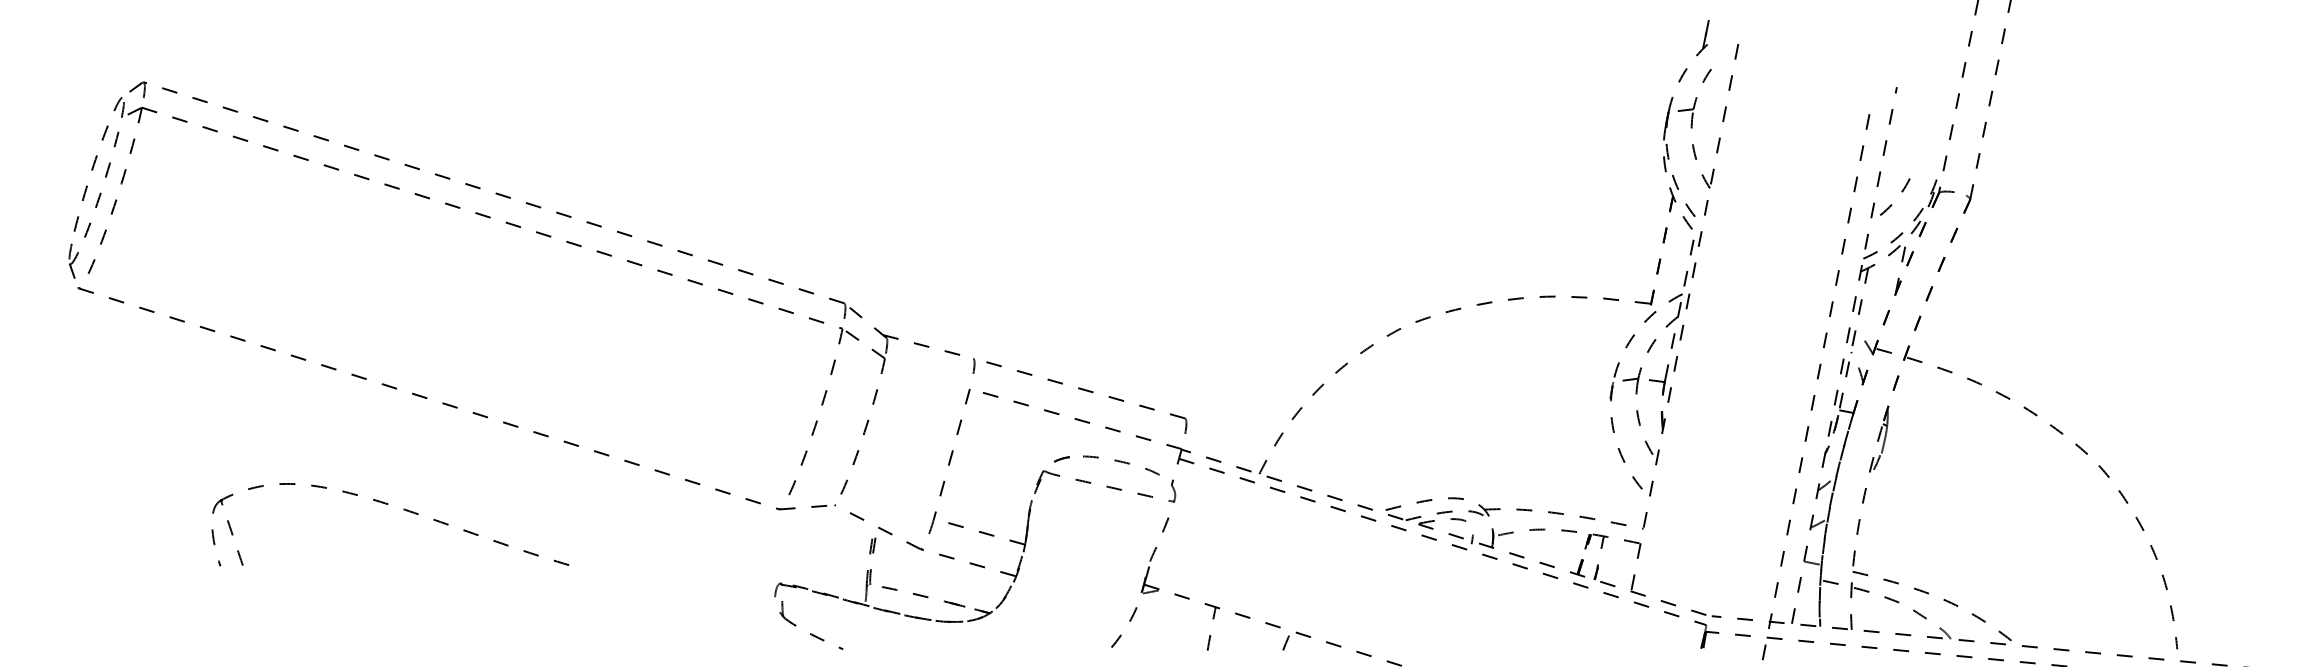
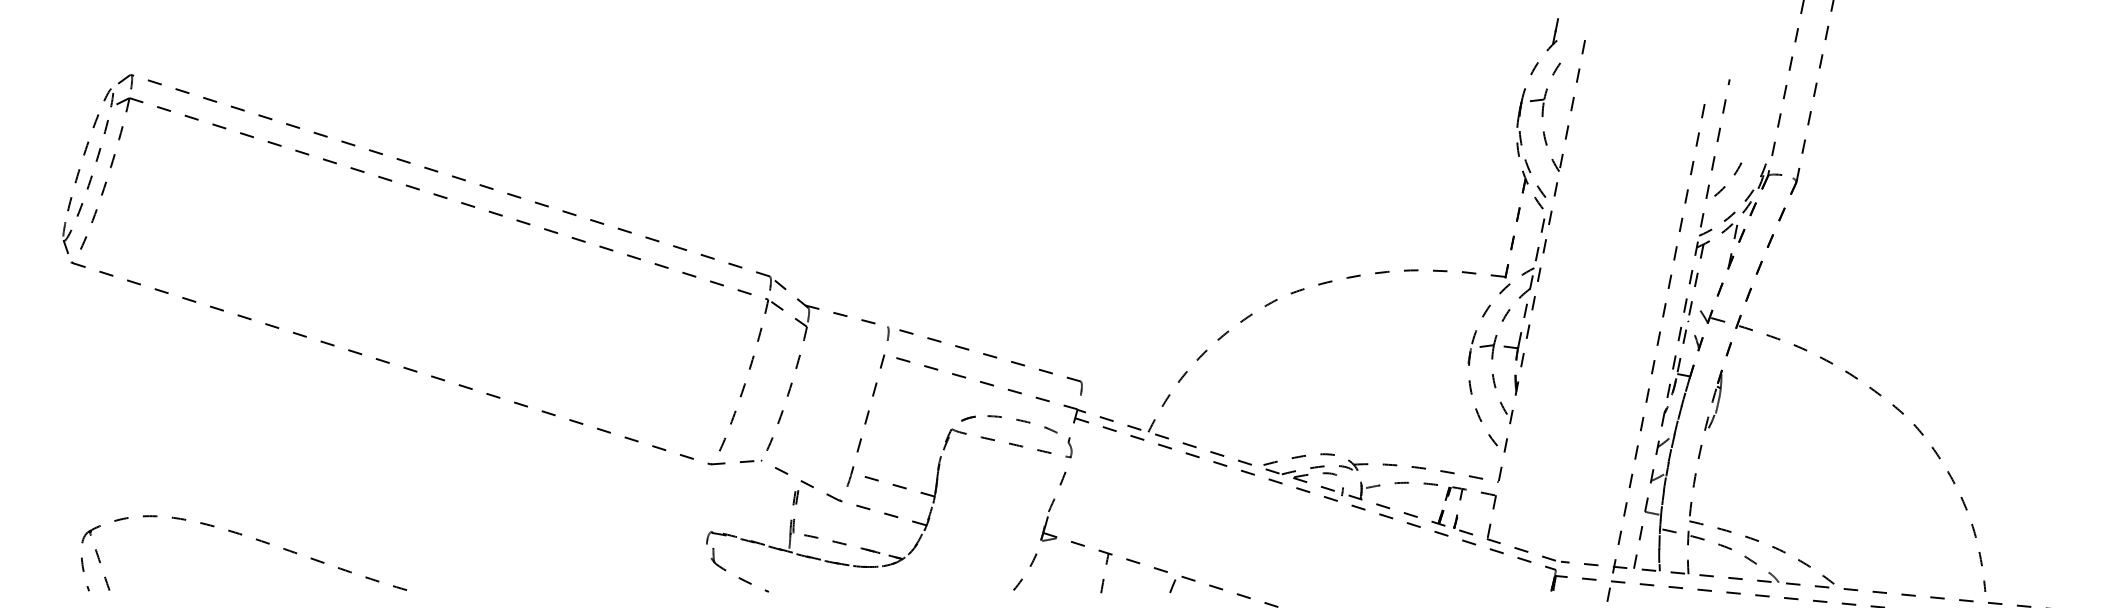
part: (387, 505) -> (241, 535), moved

